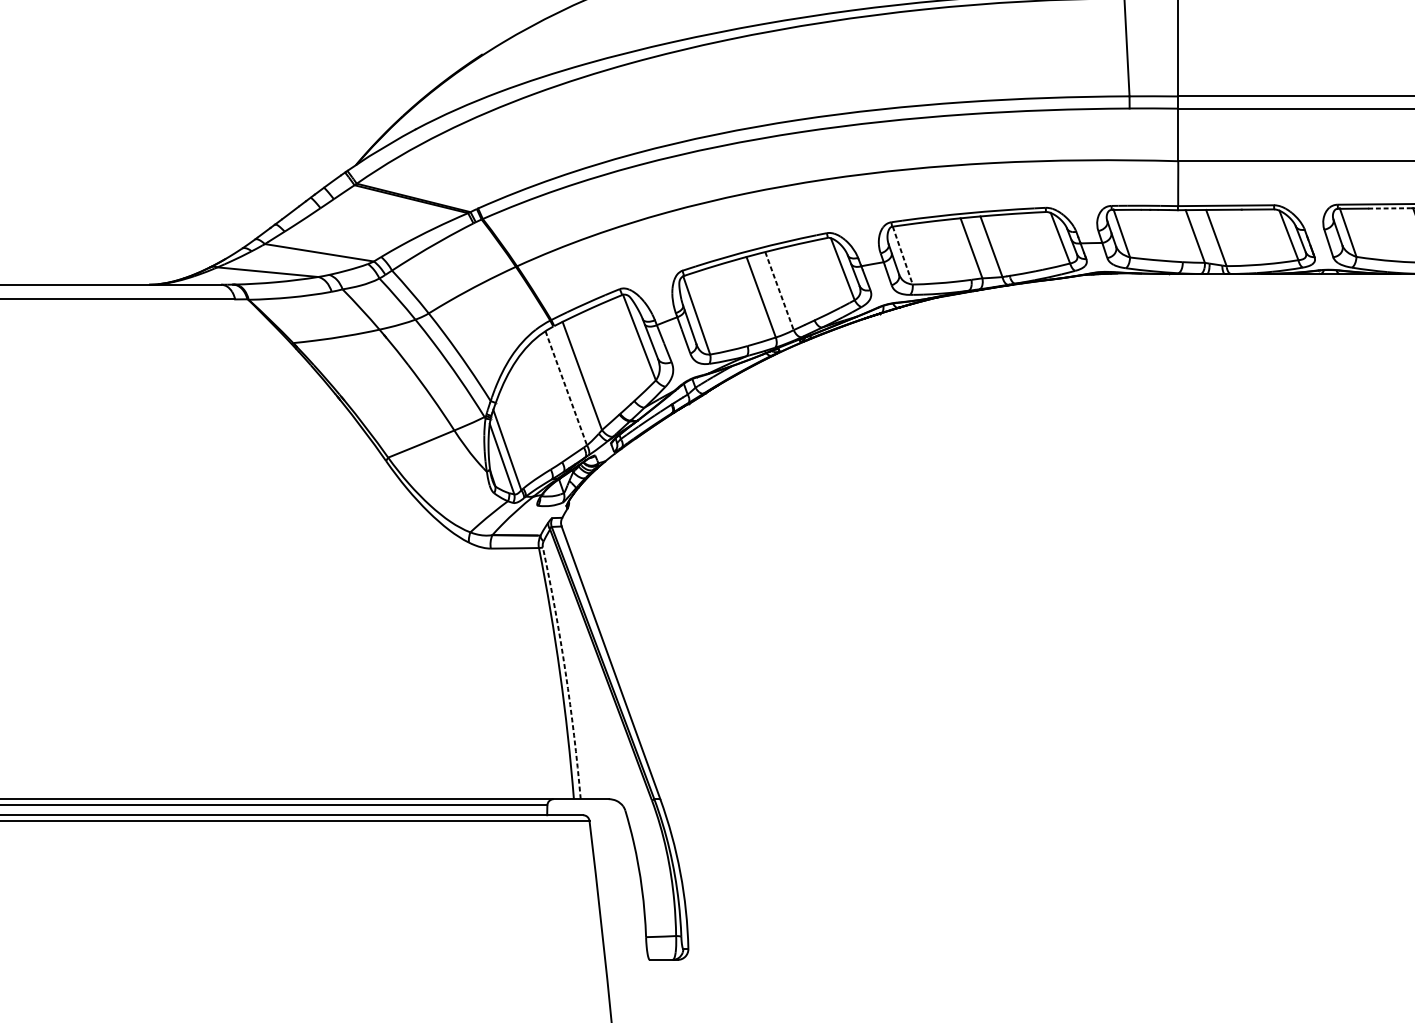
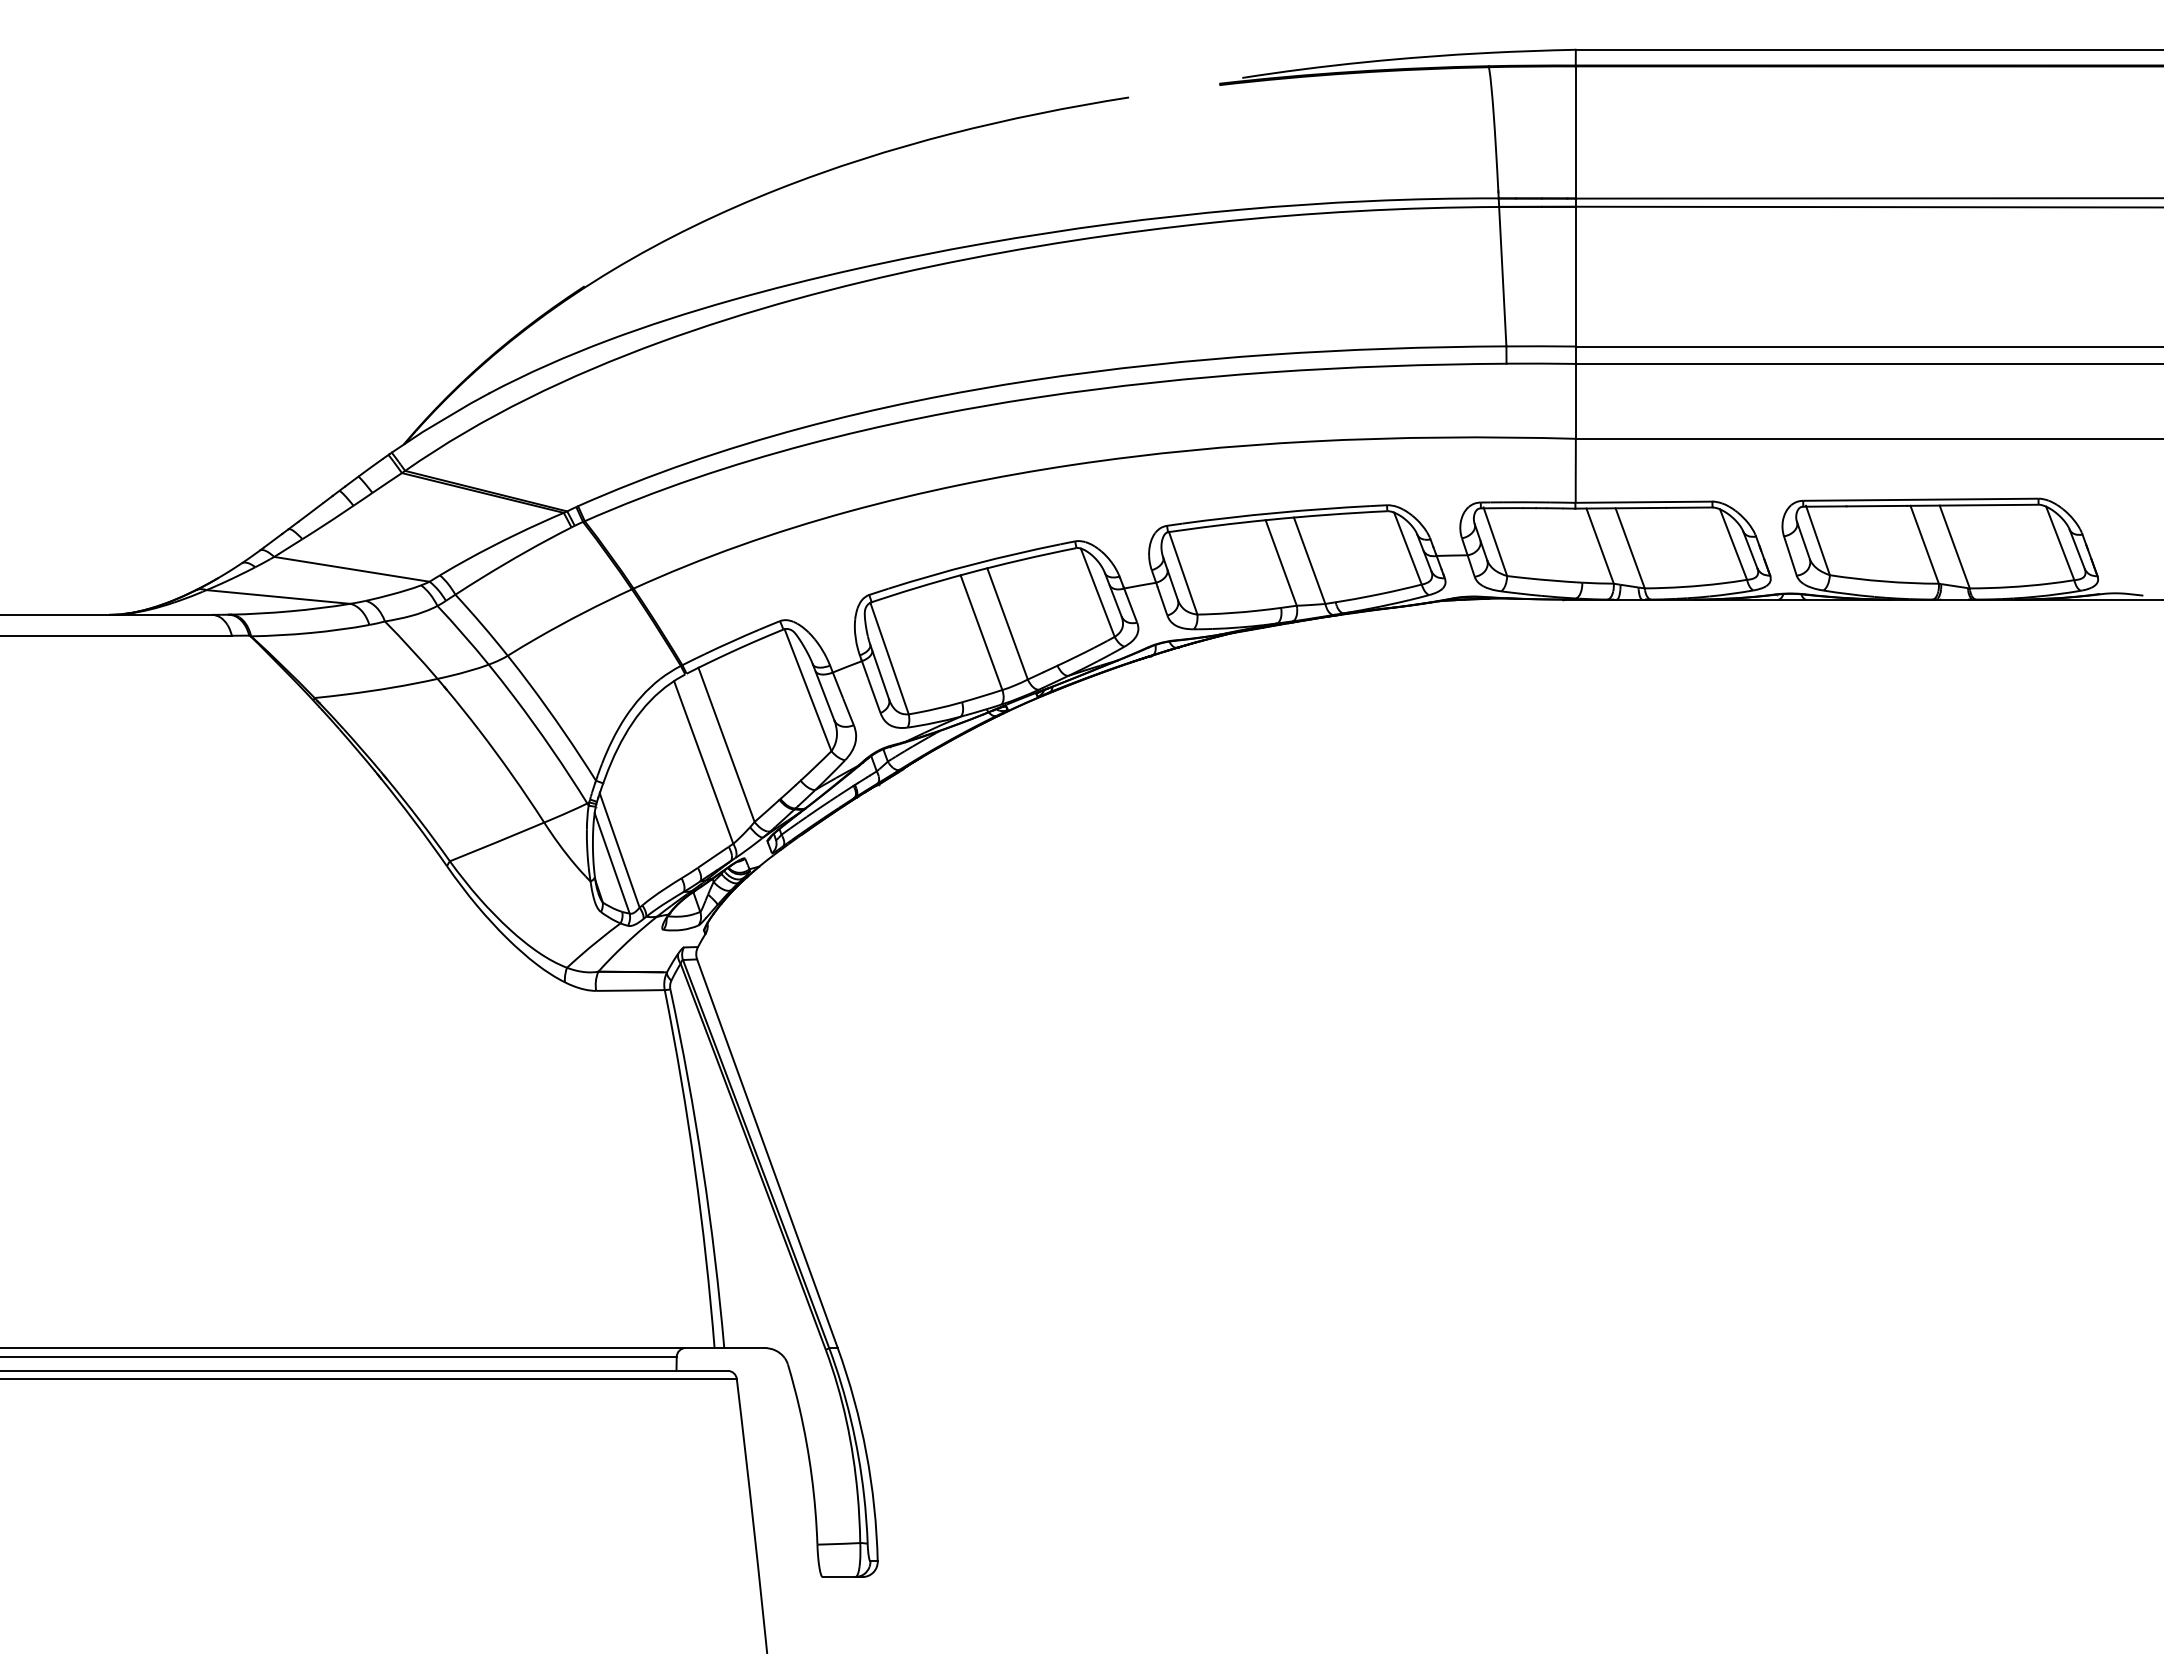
line: (1389, 208) -> (1876, 506), dashed -> solid
line: (902, 255) -> (1183, 573), dashed -> solid
line: (779, 291) -> (1007, 624), dashed -> solid
line: (566, 388) -> (703, 762), dashed -> solid
arc: (565, 672) -> (702, 1167), dashed -> solid

